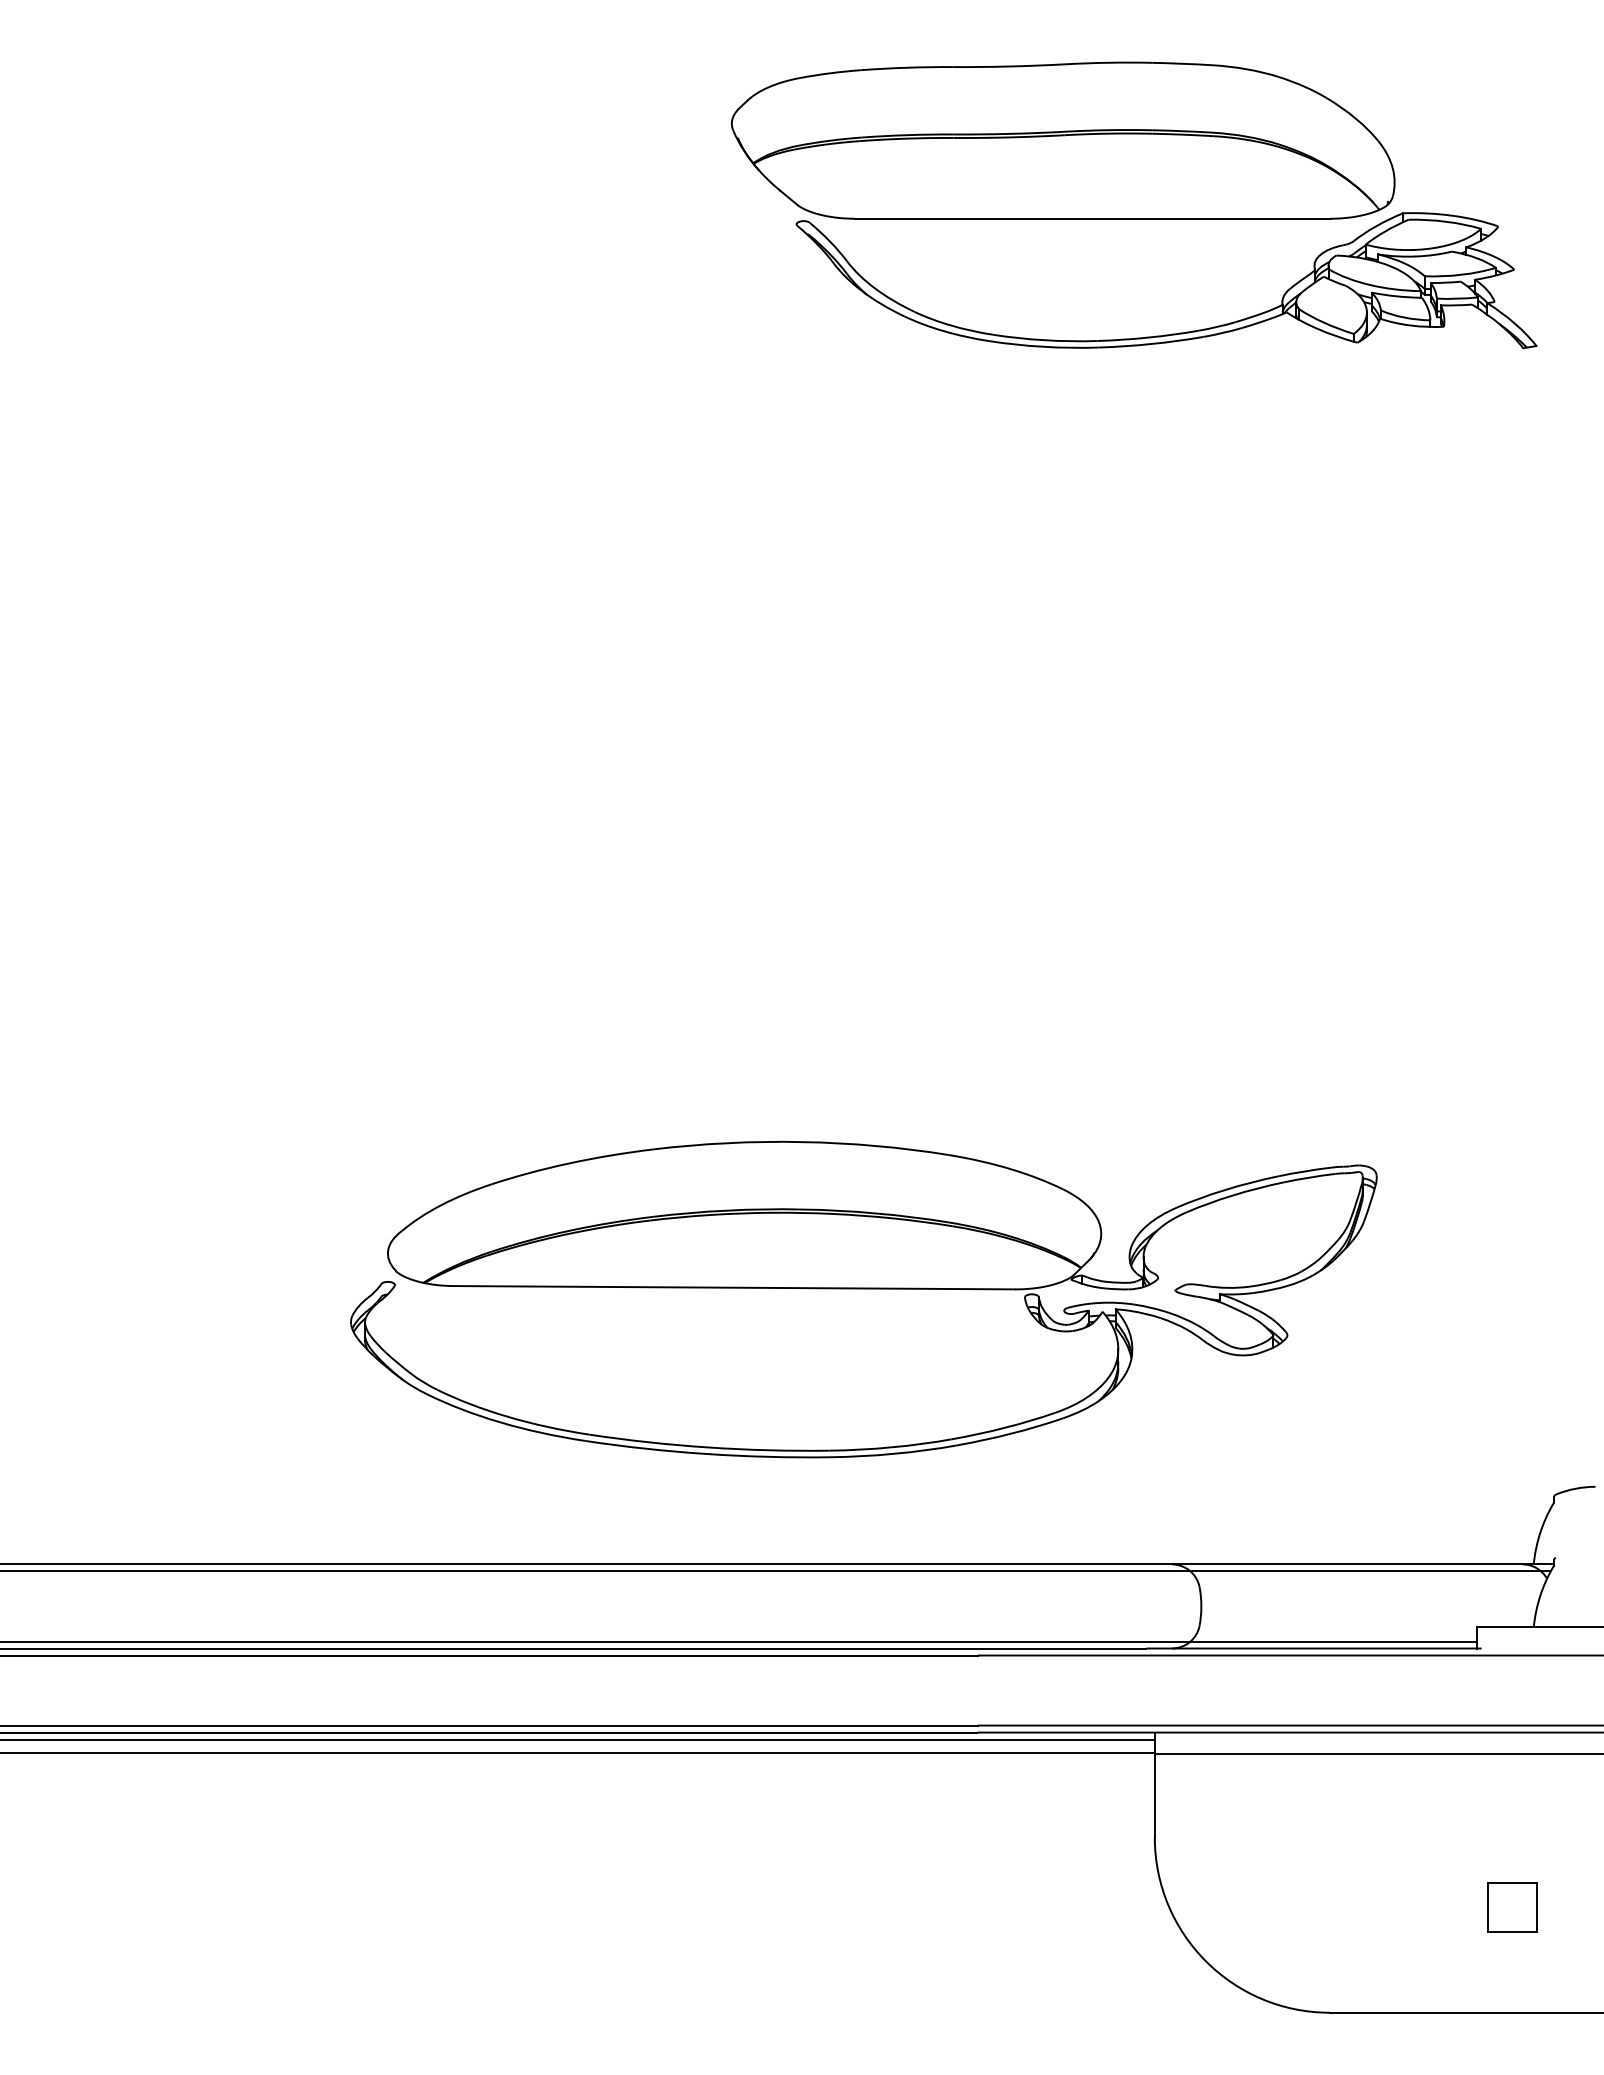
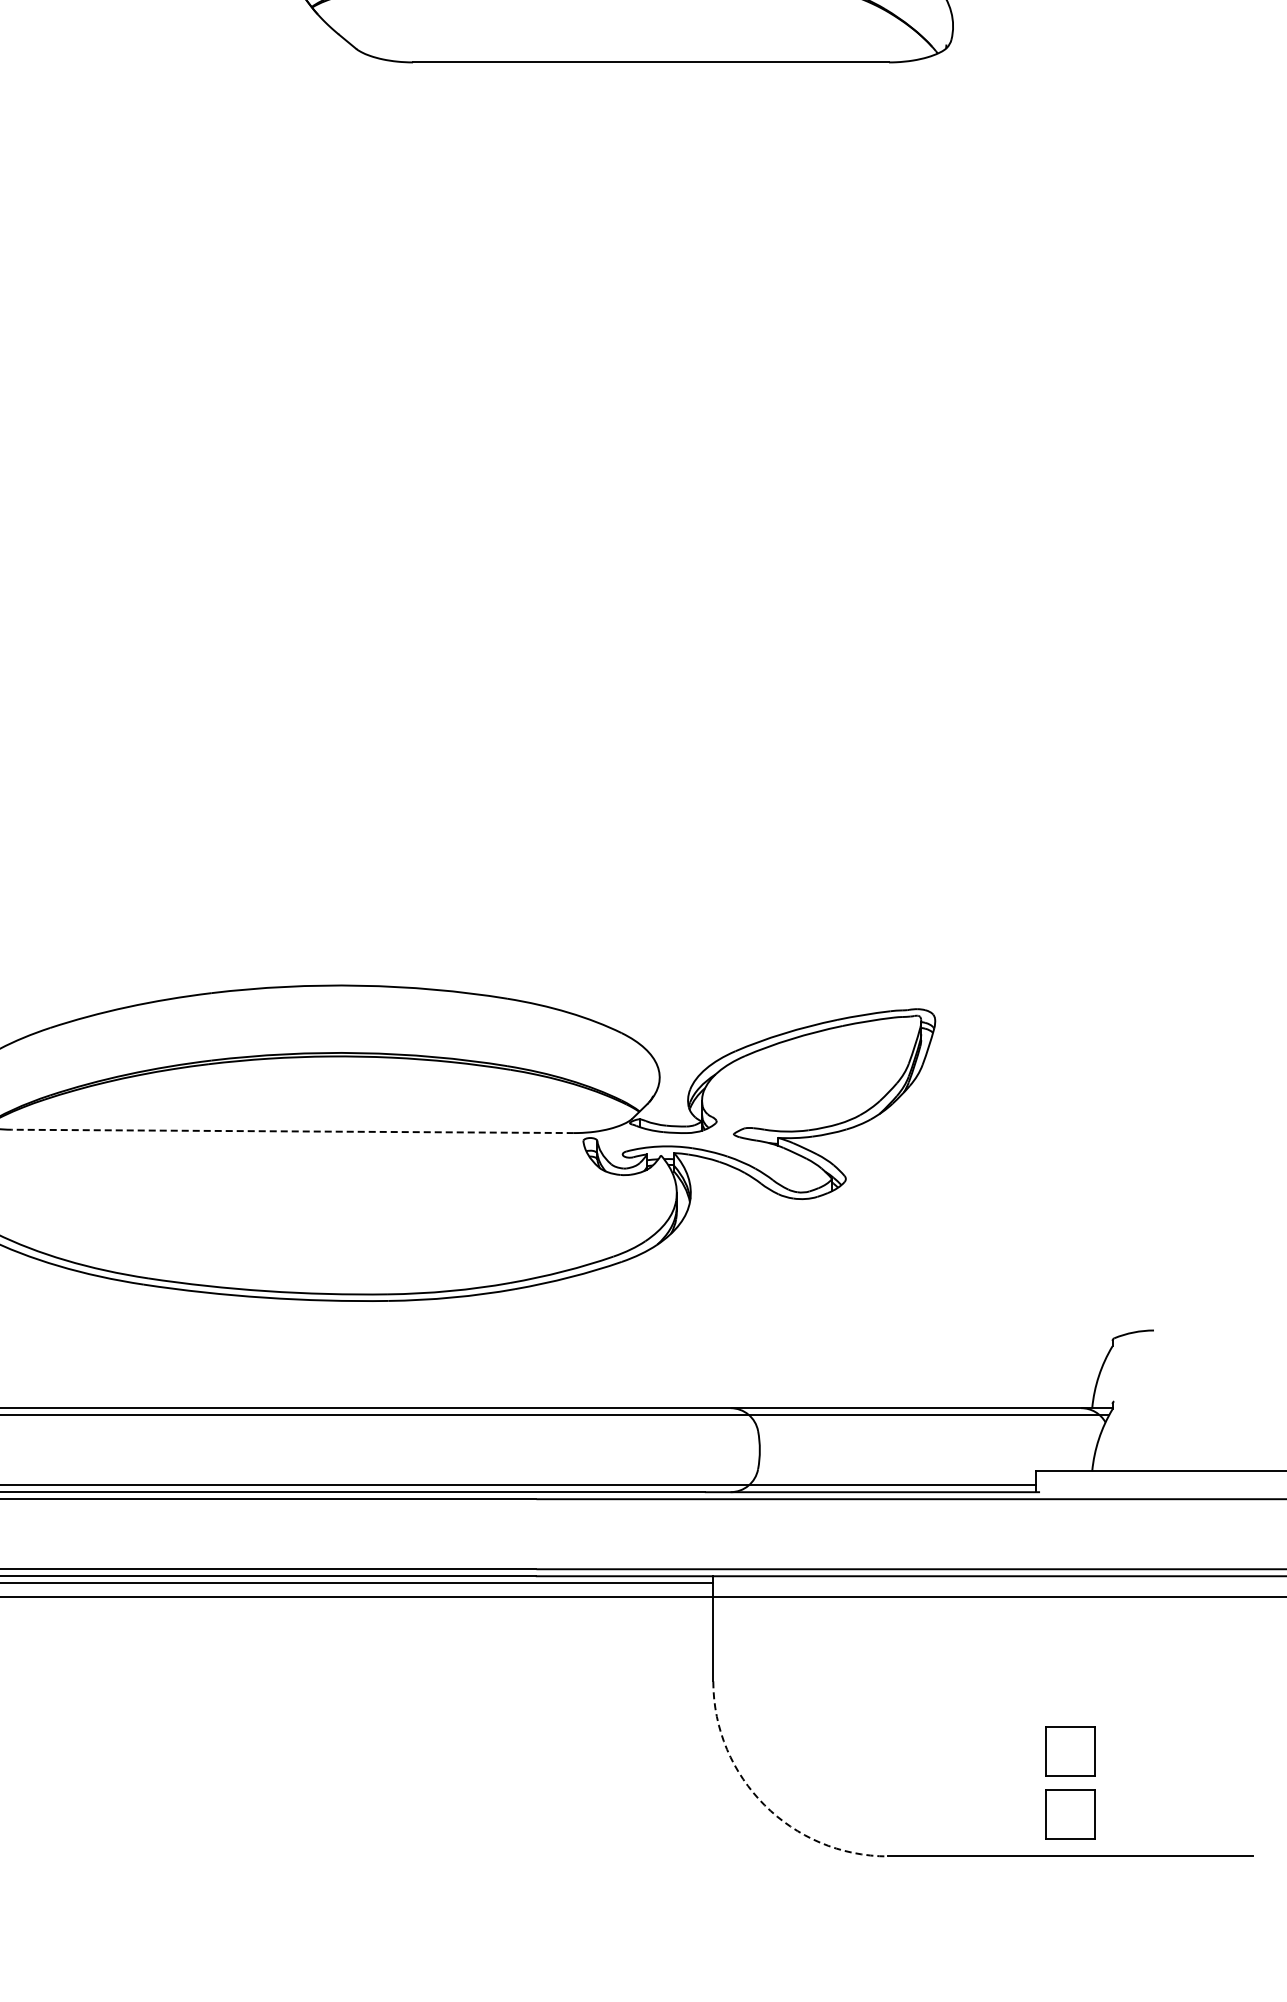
part: (1171, 333) -> (729, 177), removed
line: (734, 1287) -> (292, 1131), solid -> dashed
arc: (1206, 1961) -> (764, 1805), solid -> dashed
part: (1512, 1970) -> (1070, 1814), added

